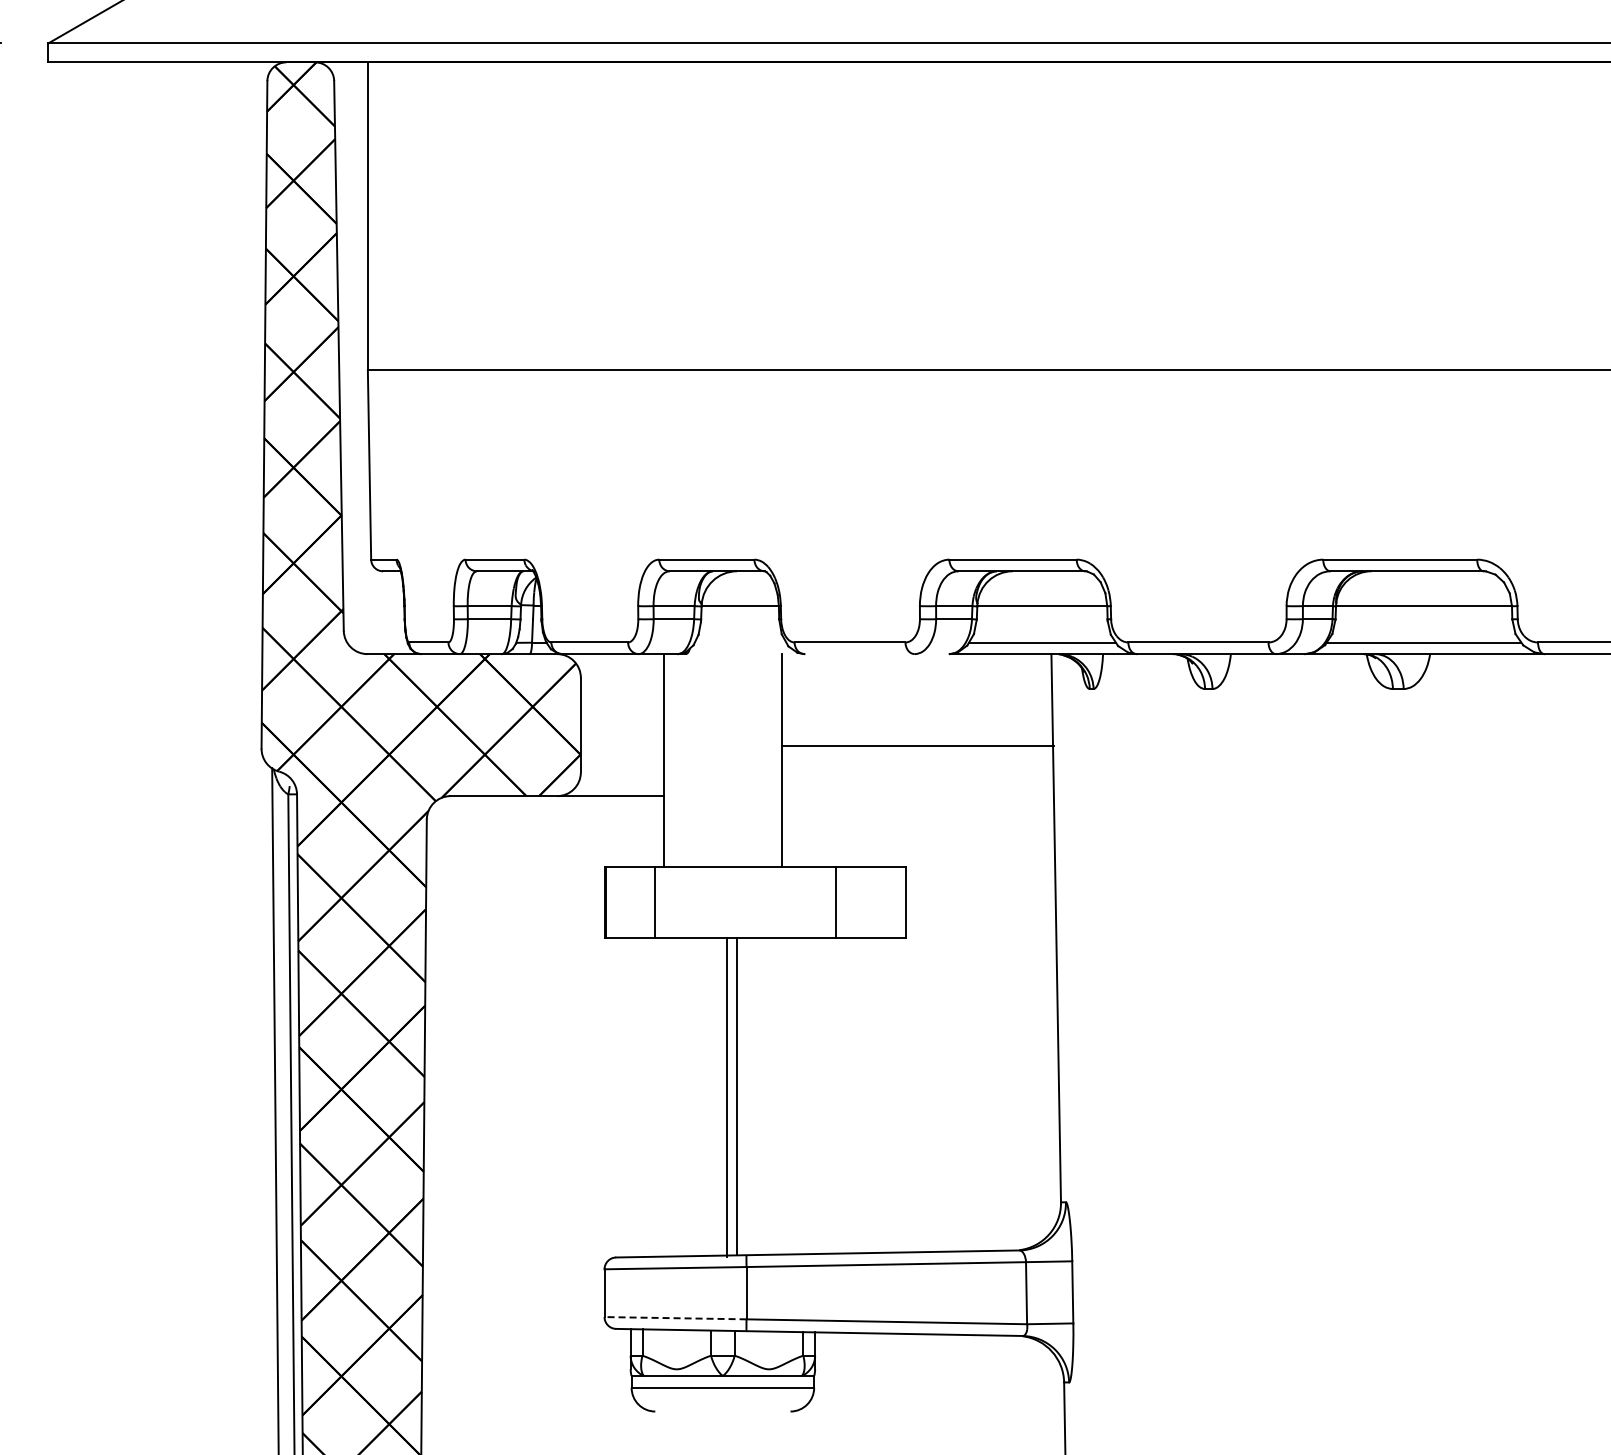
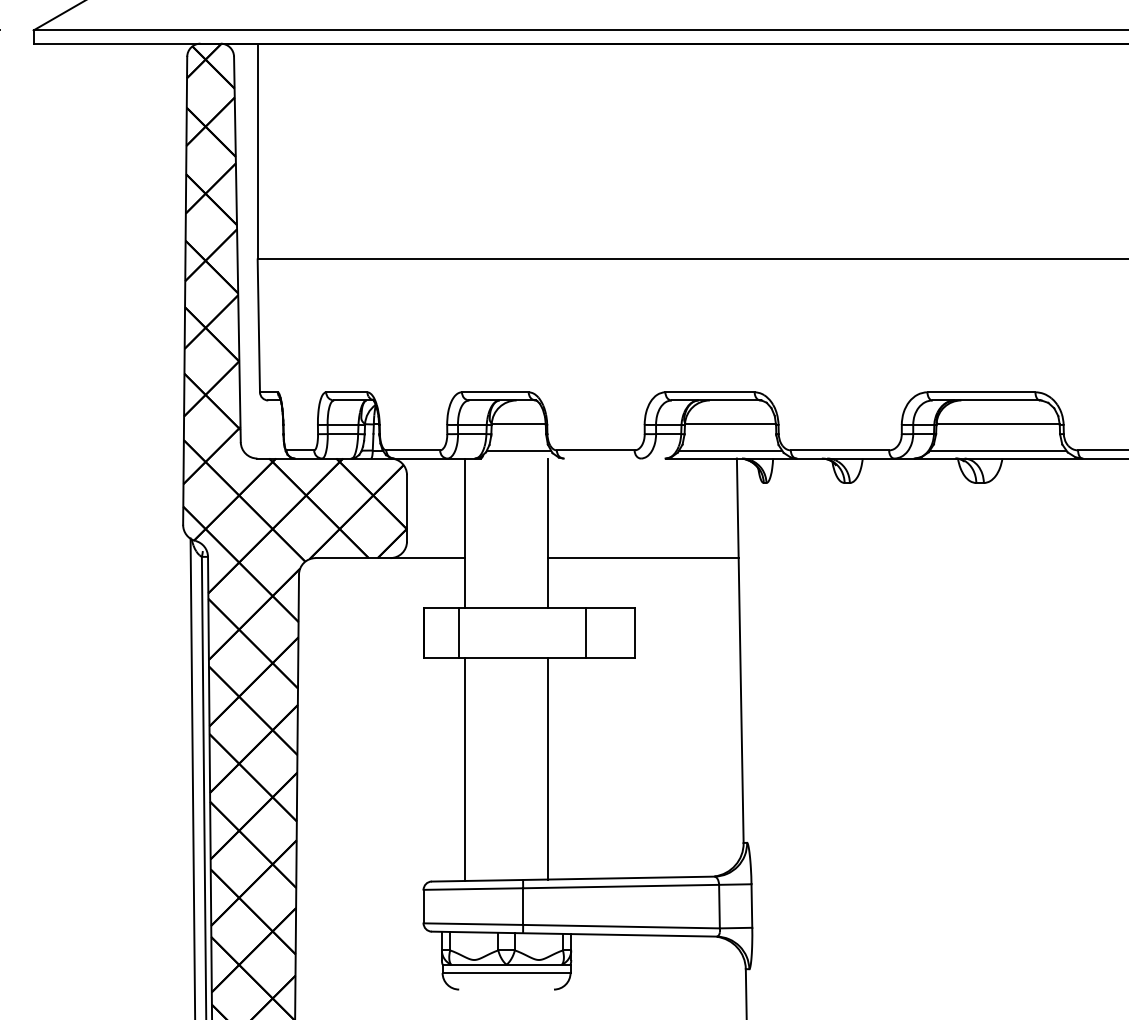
line: (740, 642) -> (518, 450), added
line: (917, 746) -> (643, 558), moved
line: (737, 1096) -> (548, 768), moved
line: (726, 1097) -> (464, 769), moved
line: (675, 1318) -> (473, 924), dashed -> solid

